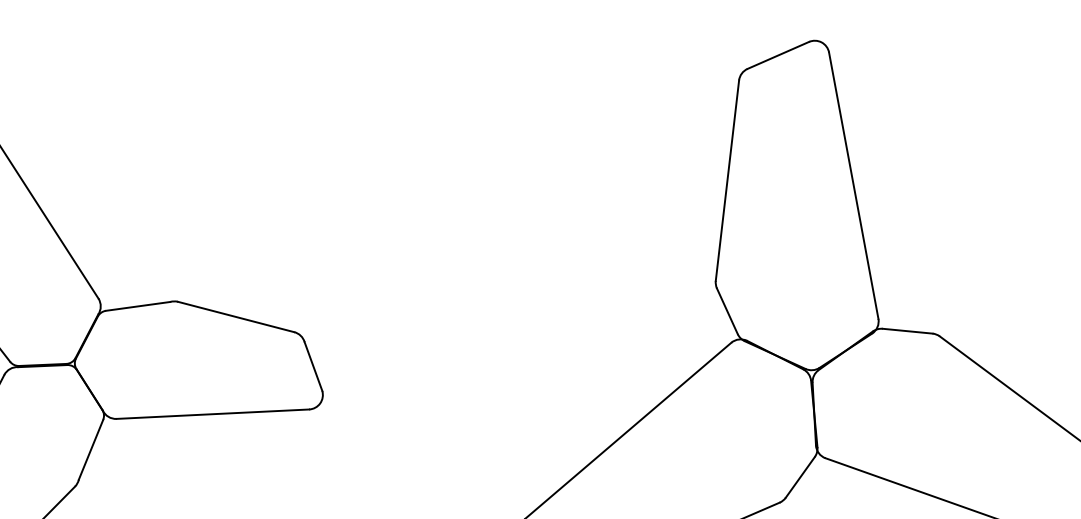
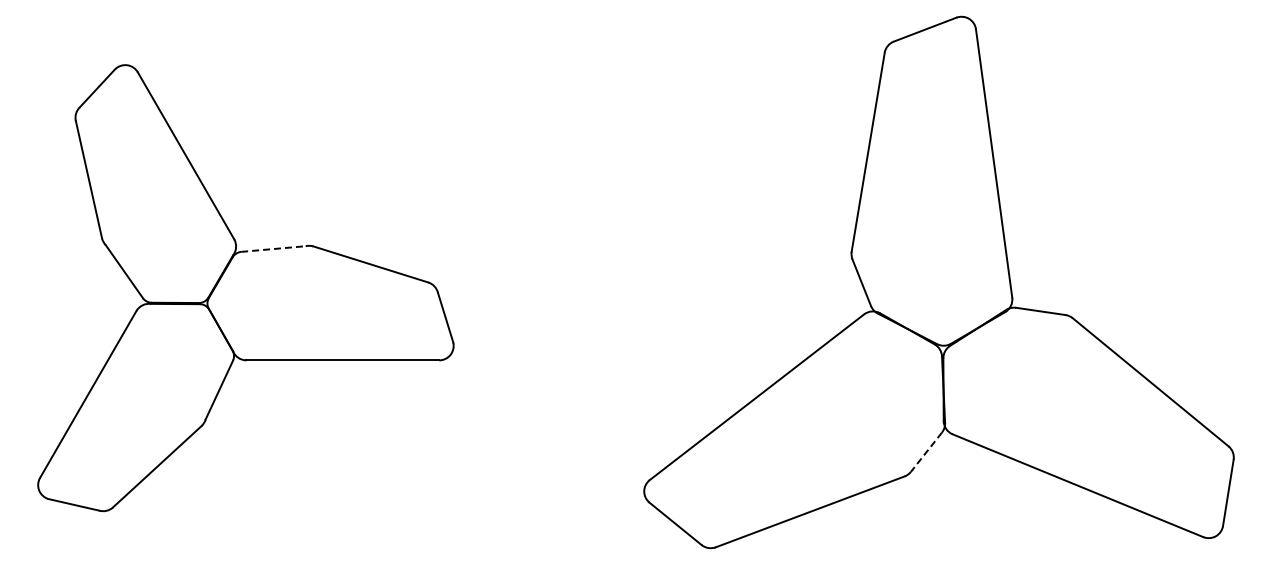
line: (138, 306) -> (273, 249), solid -> dashed
line: (800, 477) -> (926, 452), solid -> dashed

